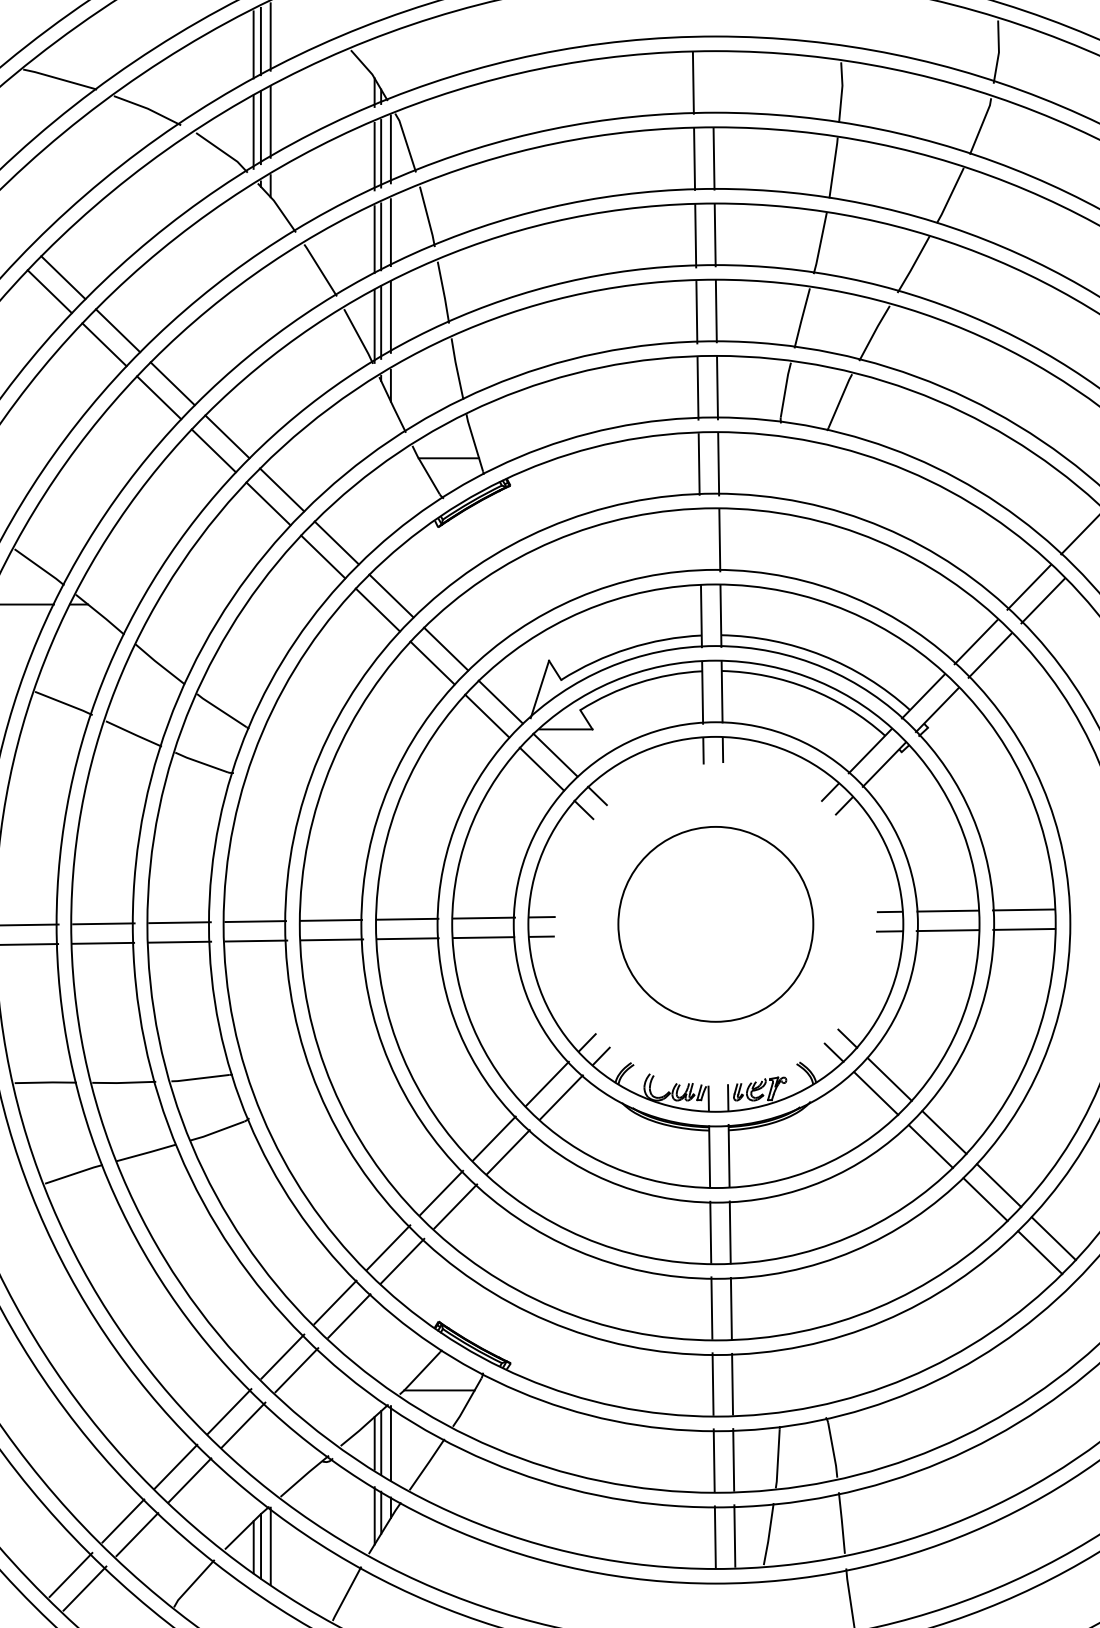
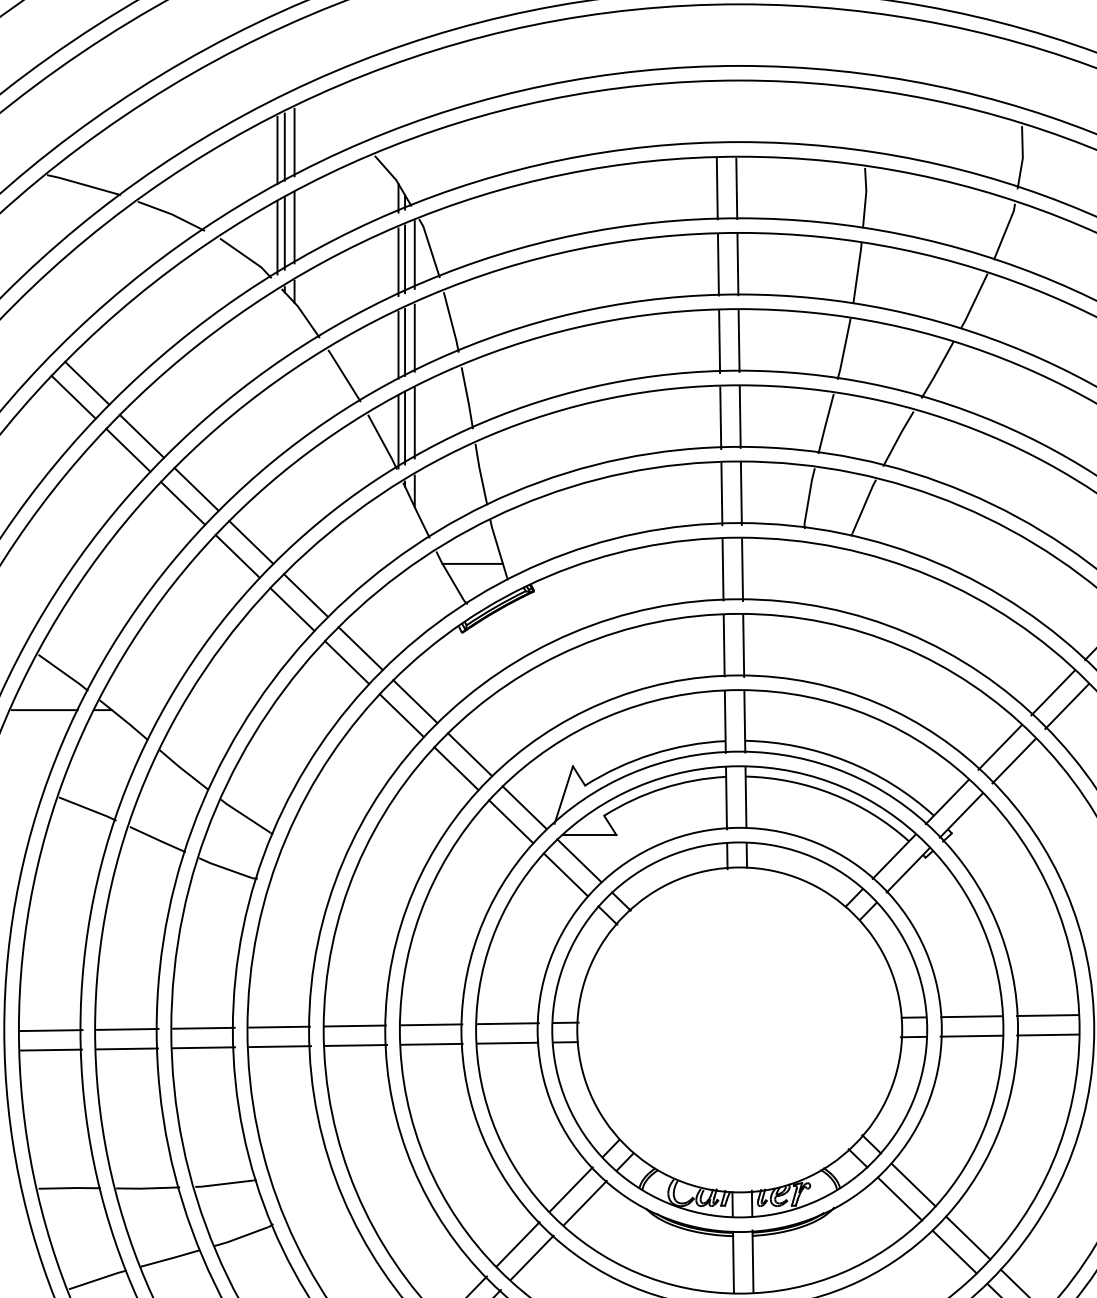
line: (712, 83) -> (736, 189), added
line: (699, 539) -> (723, 645), added
circle: (715, 923) -> (739, 1029), size x1.67

